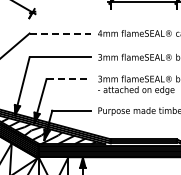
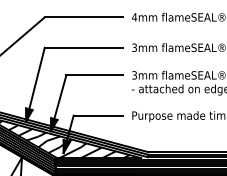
line: (60, 33) -> (84, 17), dashed -> solid
line: (69, 79) -> (95, 75), dashed -> solid

